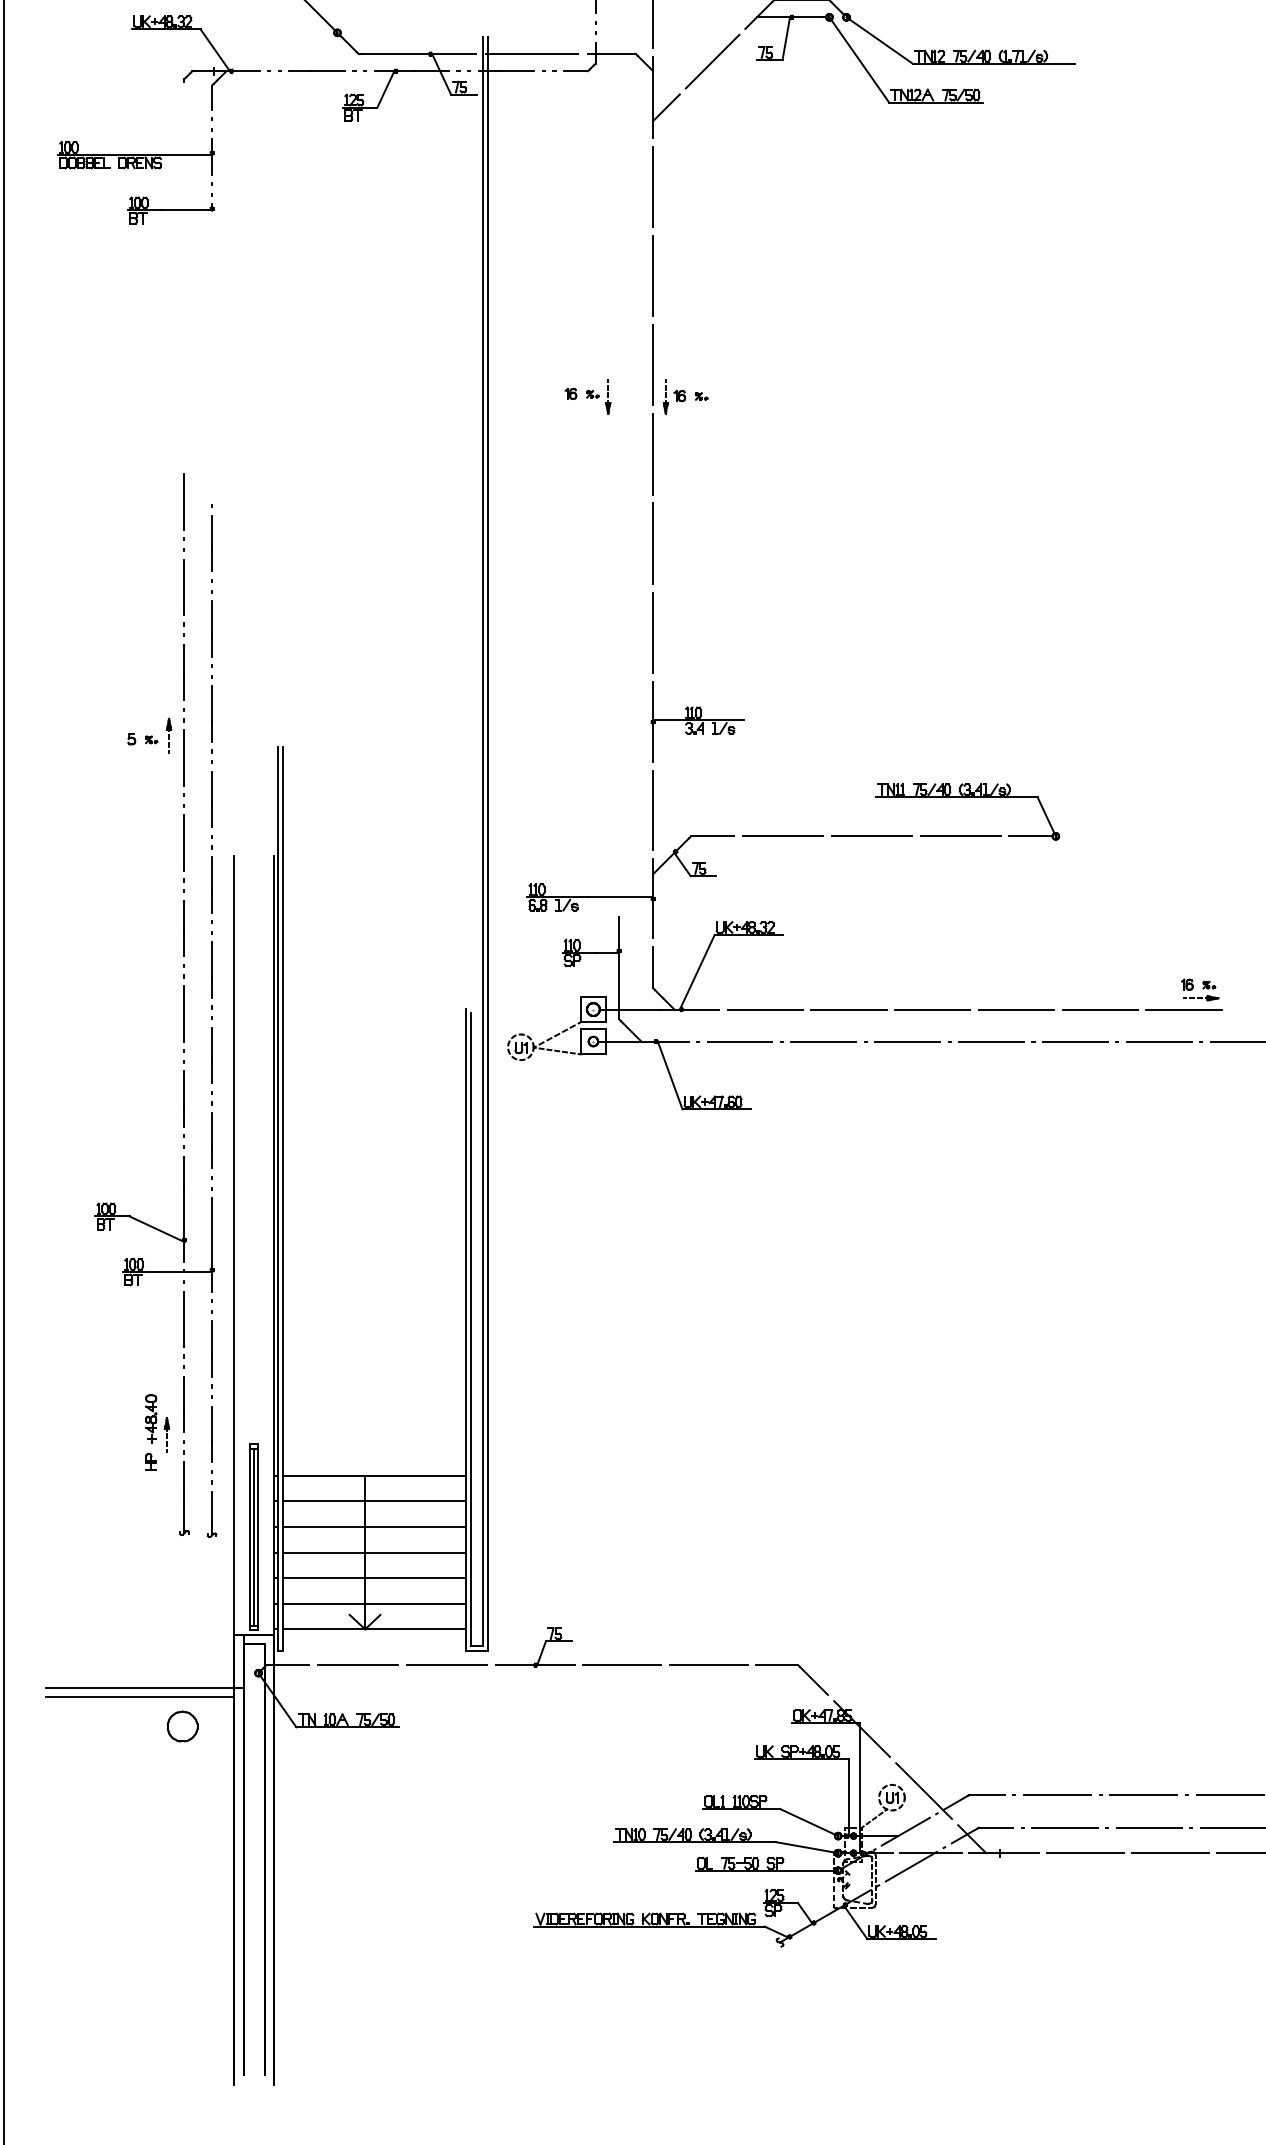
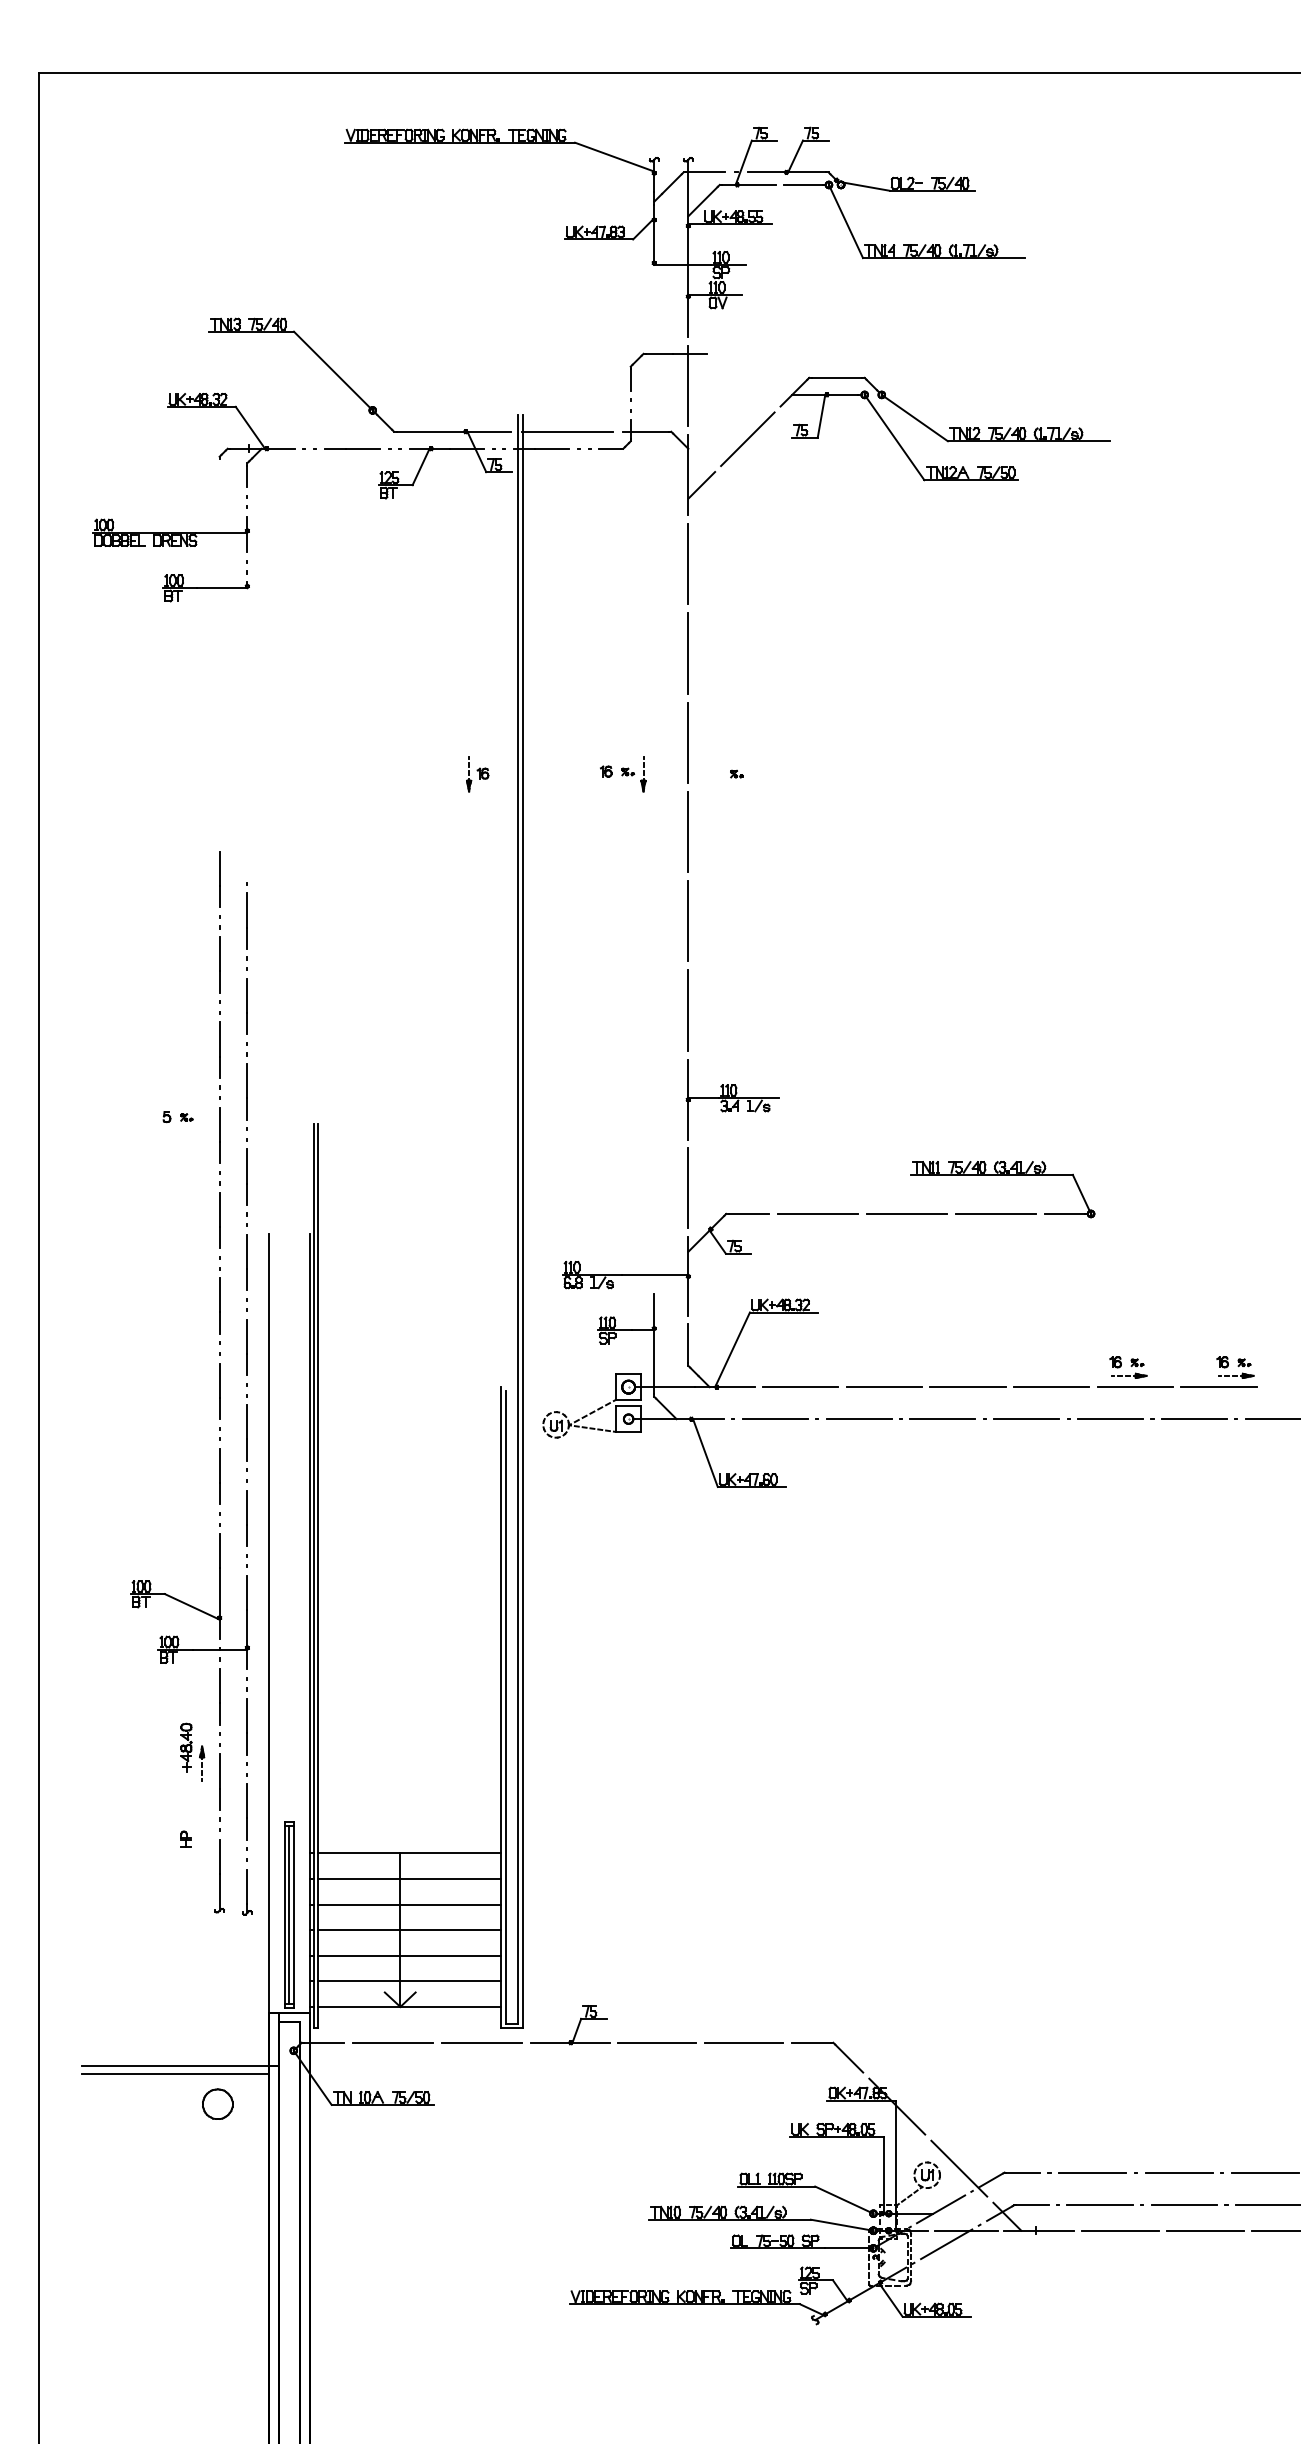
part: (674, 396) -> (477, 774), moved
part: (169, 735) -> (204, 1113), removed
part: (1093, 989) -> (1128, 1367), added
part: (157, 1422) -> (192, 1751), moved

